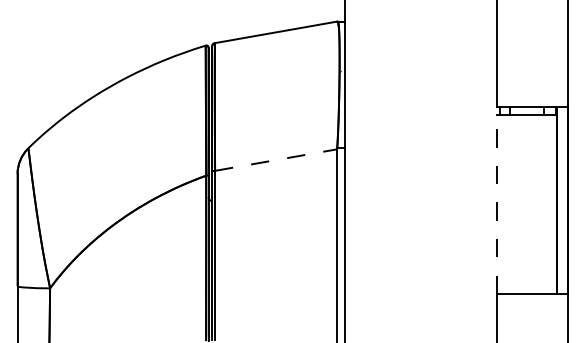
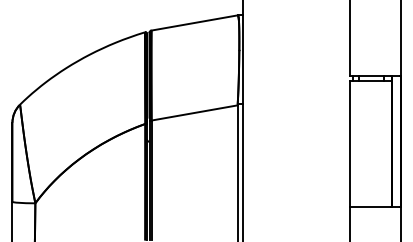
line: (276, 160) -> (194, 113), dashed -> solid
line: (497, 204) -> (350, 144), dashed -> solid

